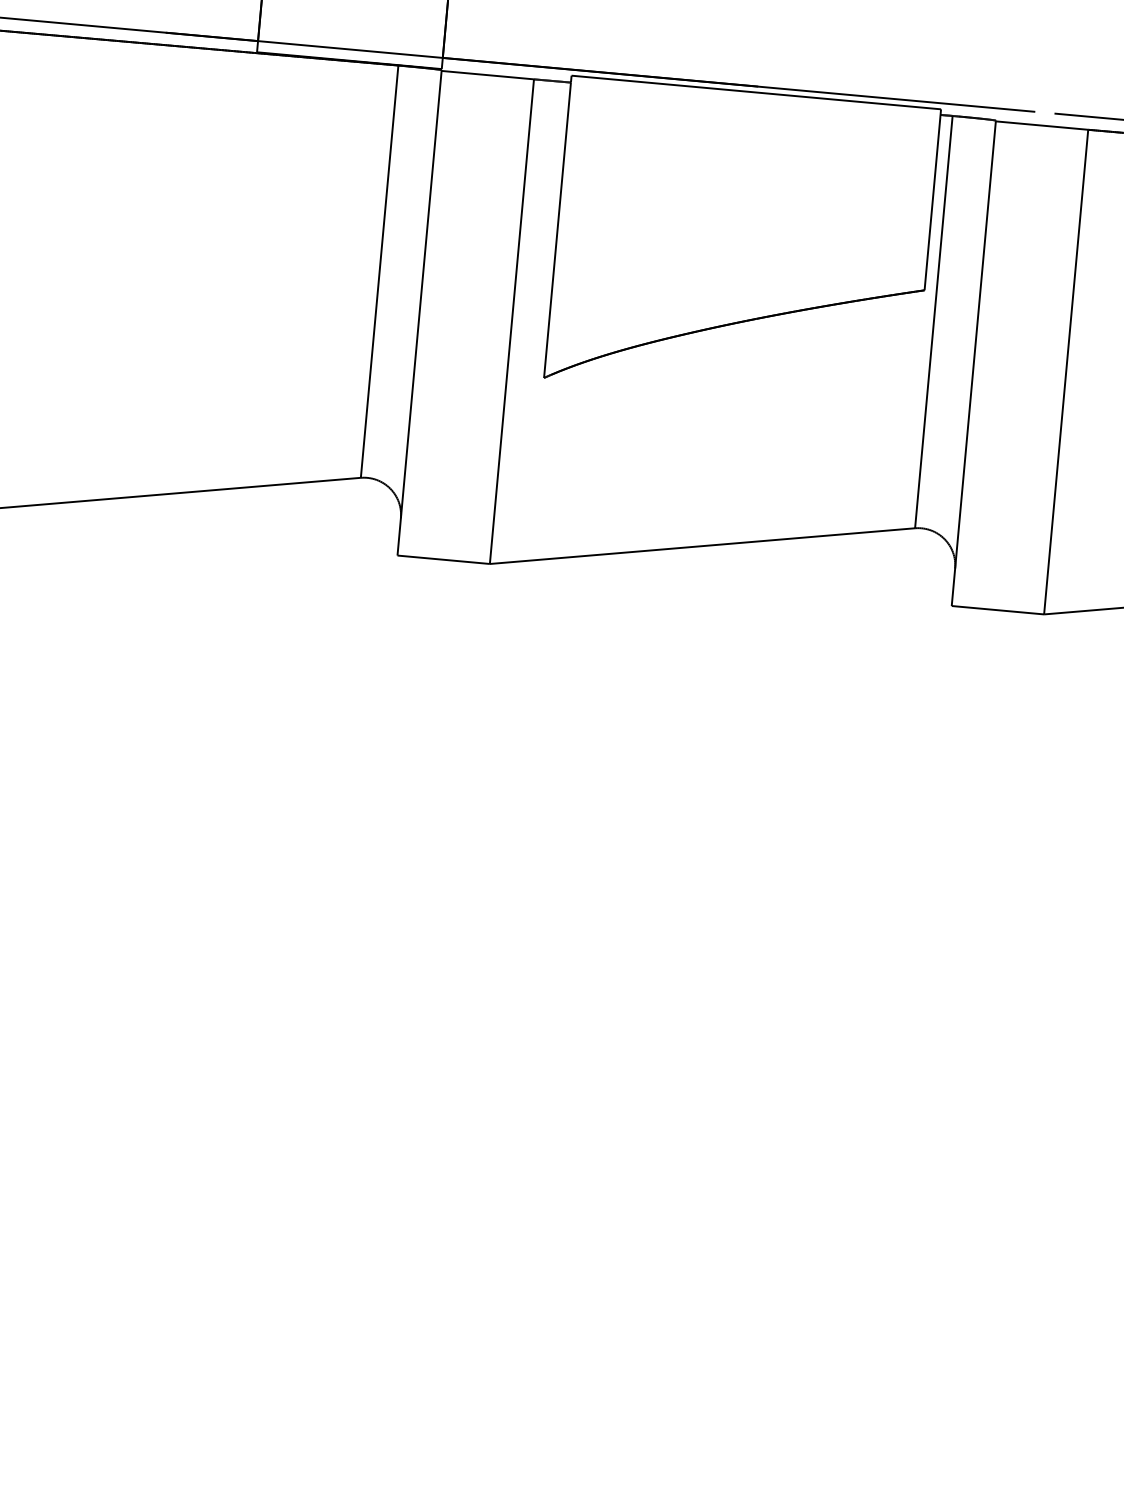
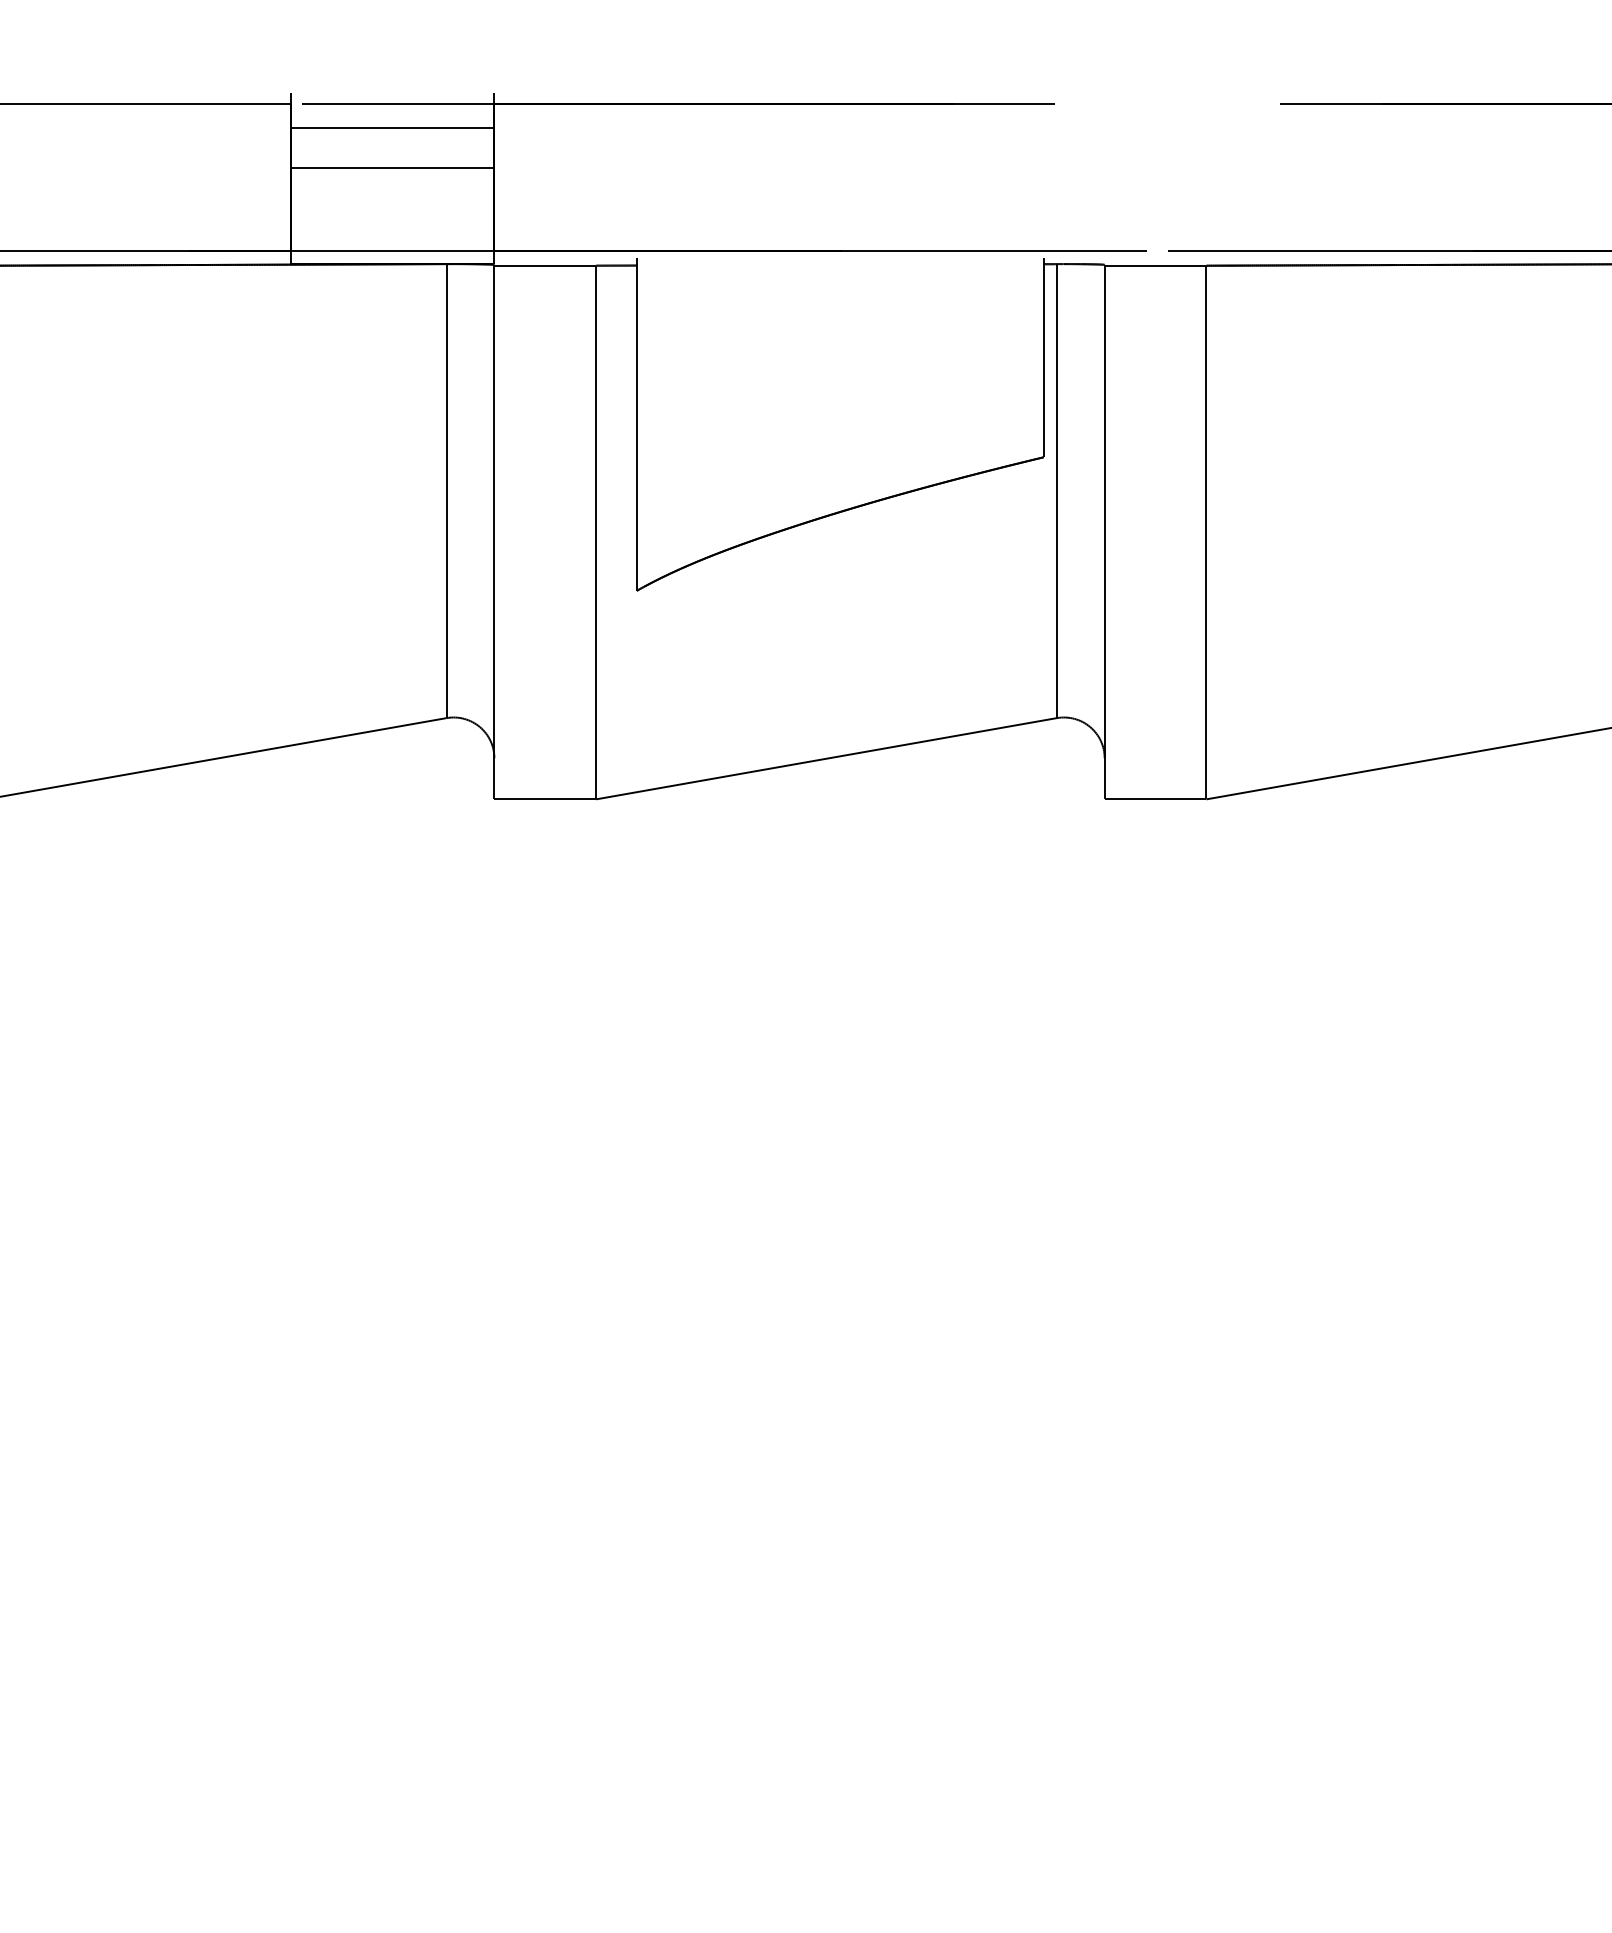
line: (755, 92) -> (839, 258), removed

